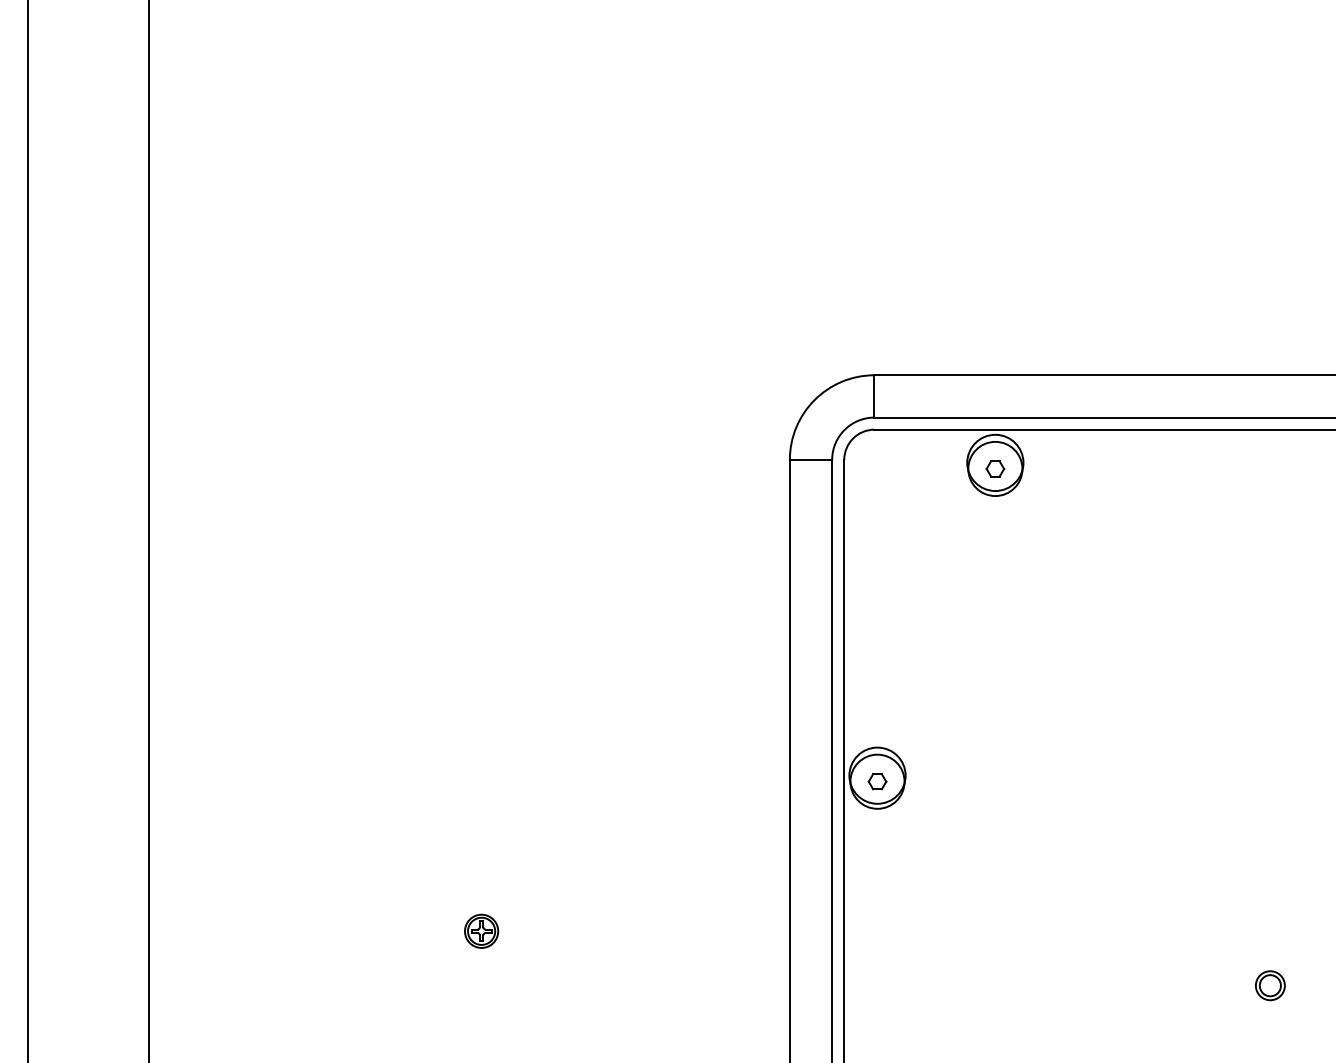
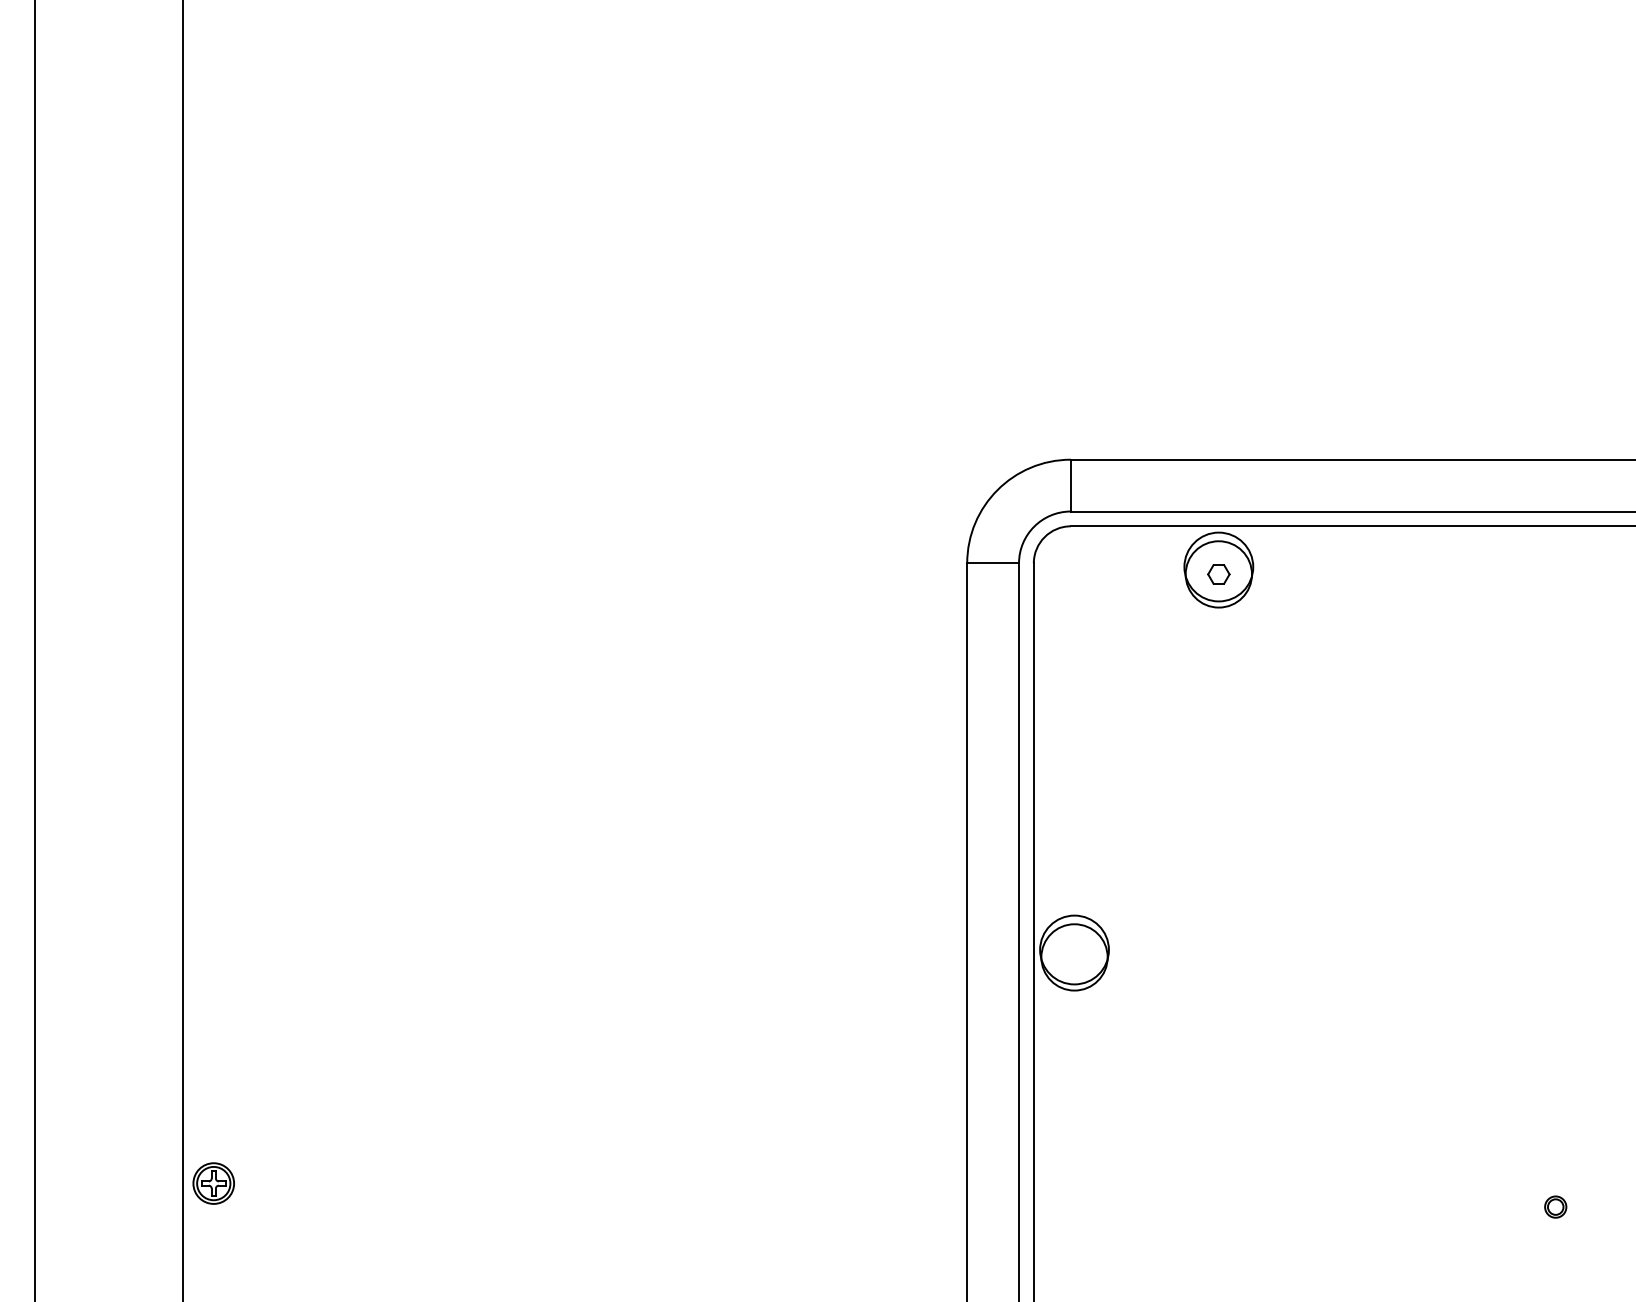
part: (877, 781) -> (1074, 957), removed
part: (481, 931) -> (213, 1183), moved
part: (1270, 985) -> (1555, 1206), size x0.6

